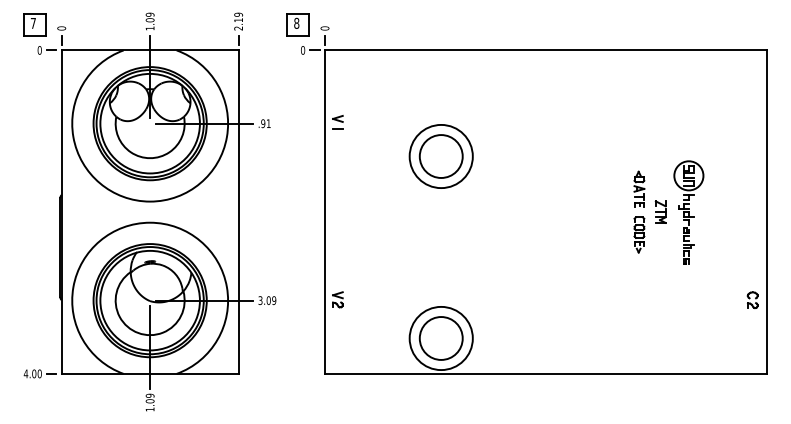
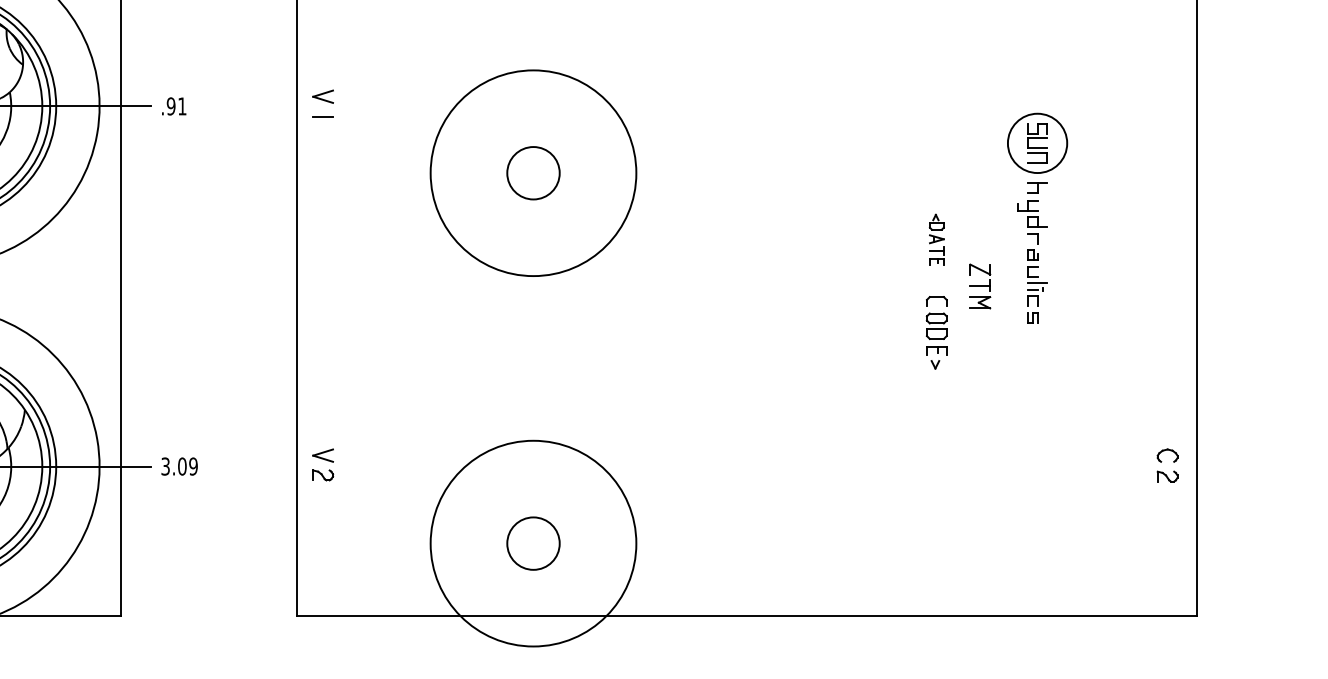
circle: (440, 156) -> (531, 173), size x0.6
circle: (440, 156) -> (531, 173), size x1.6
part: (639, 188) -> (937, 238), size x0.7
part: (688, 212) -> (1036, 217), moved
circle: (440, 338) -> (531, 543), size x0.6
circle: (440, 338) -> (531, 543), size x1.6

